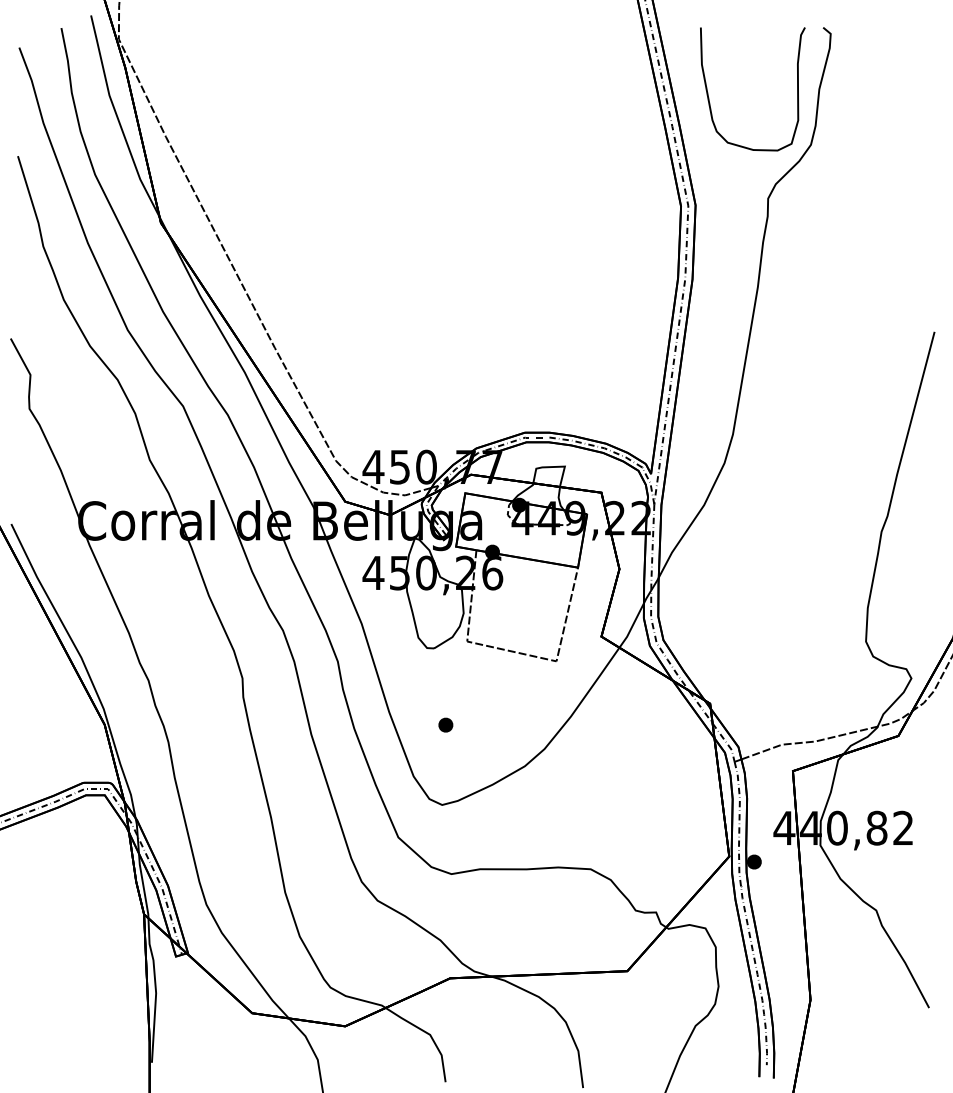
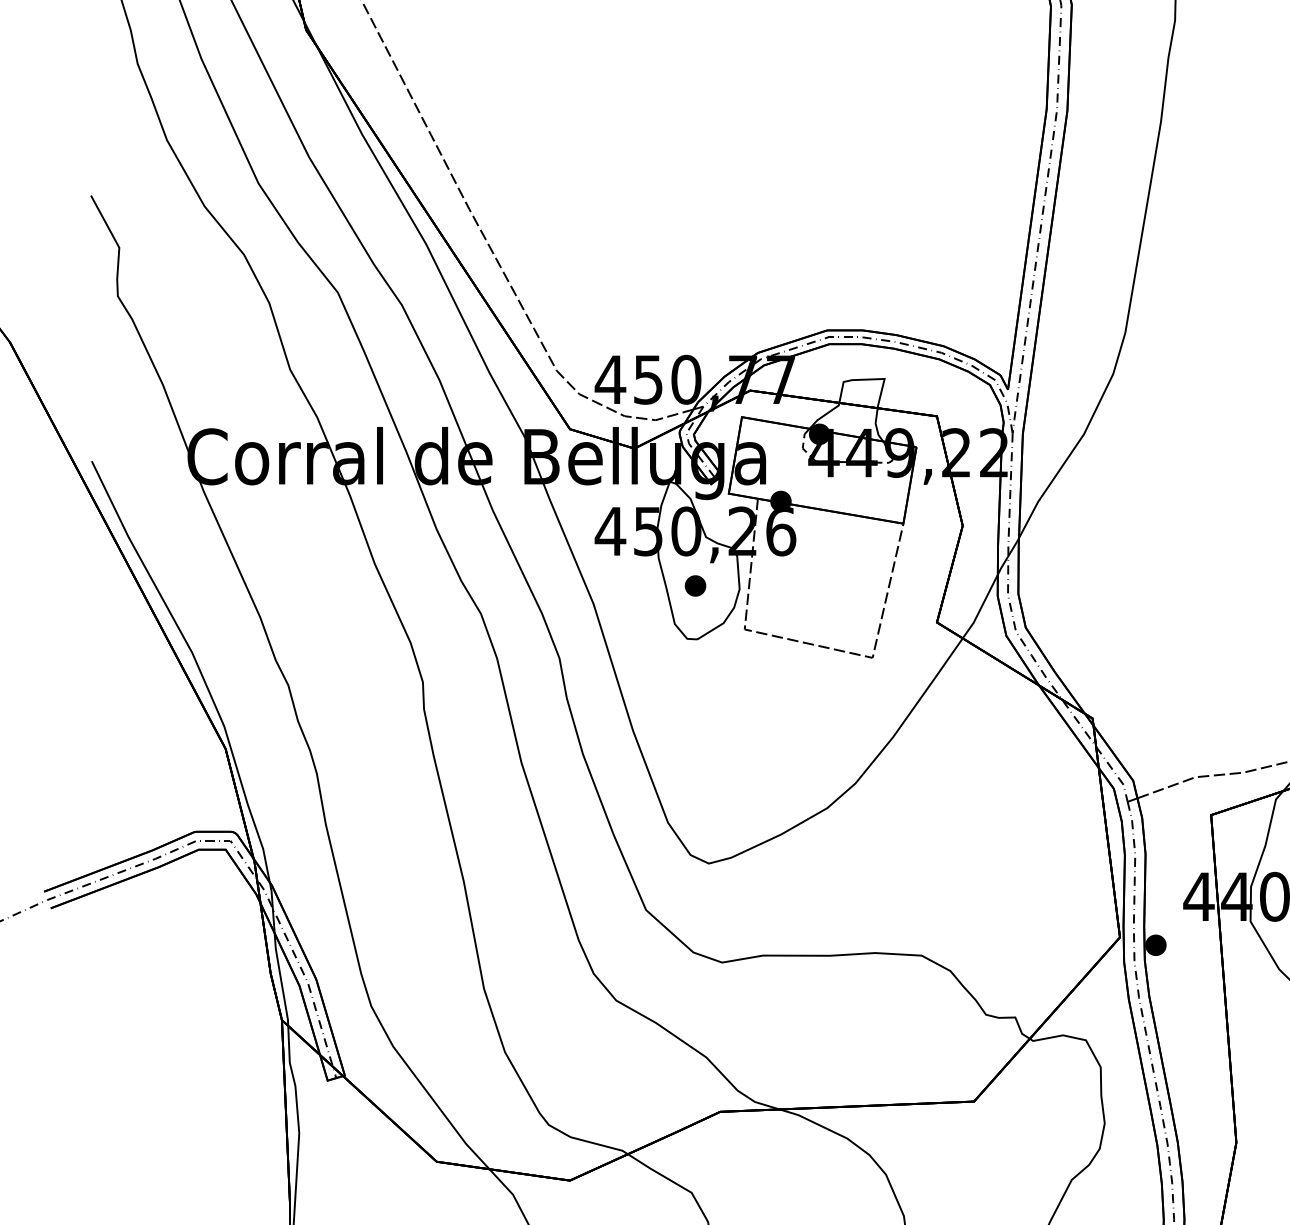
part: (445, 724) -> (694, 585), moved

